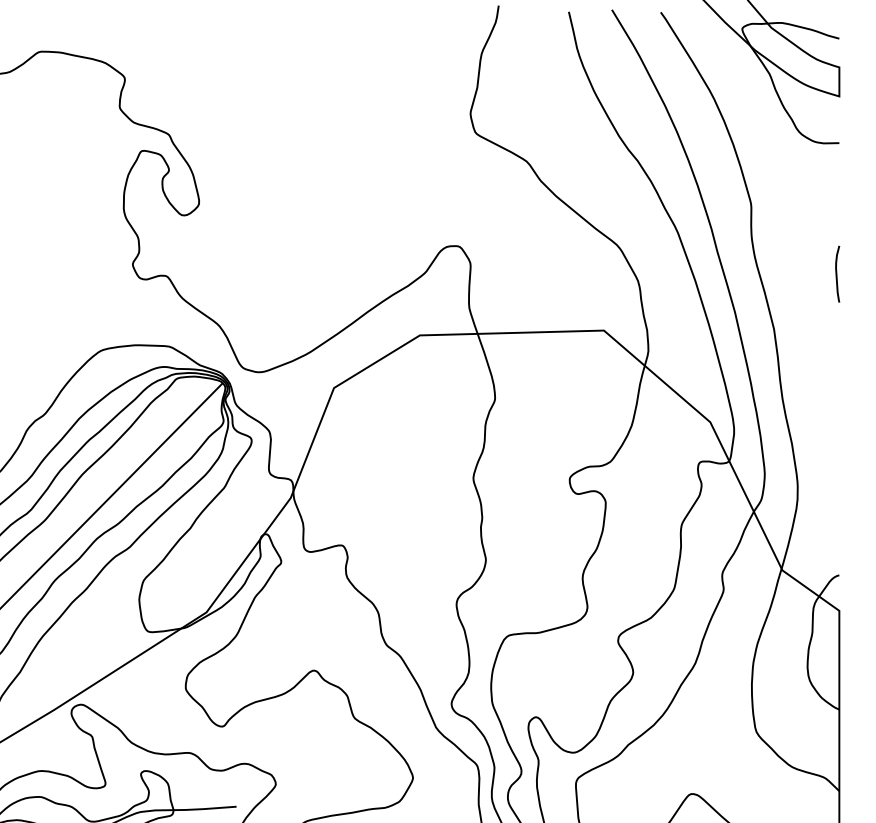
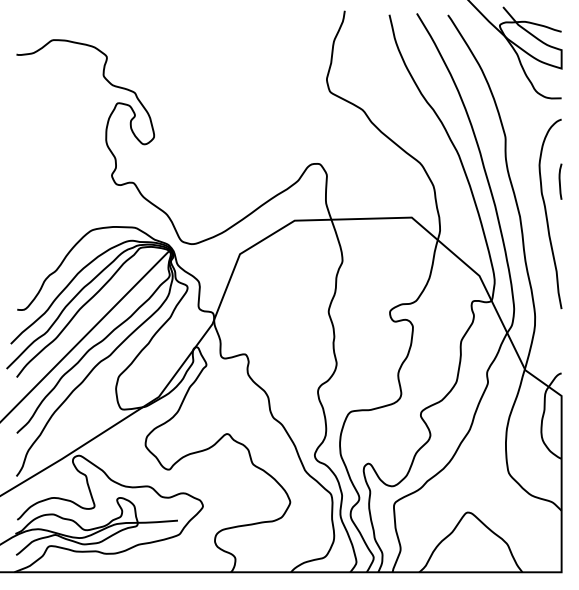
curve: (817, 325) -> (547, 214), added

